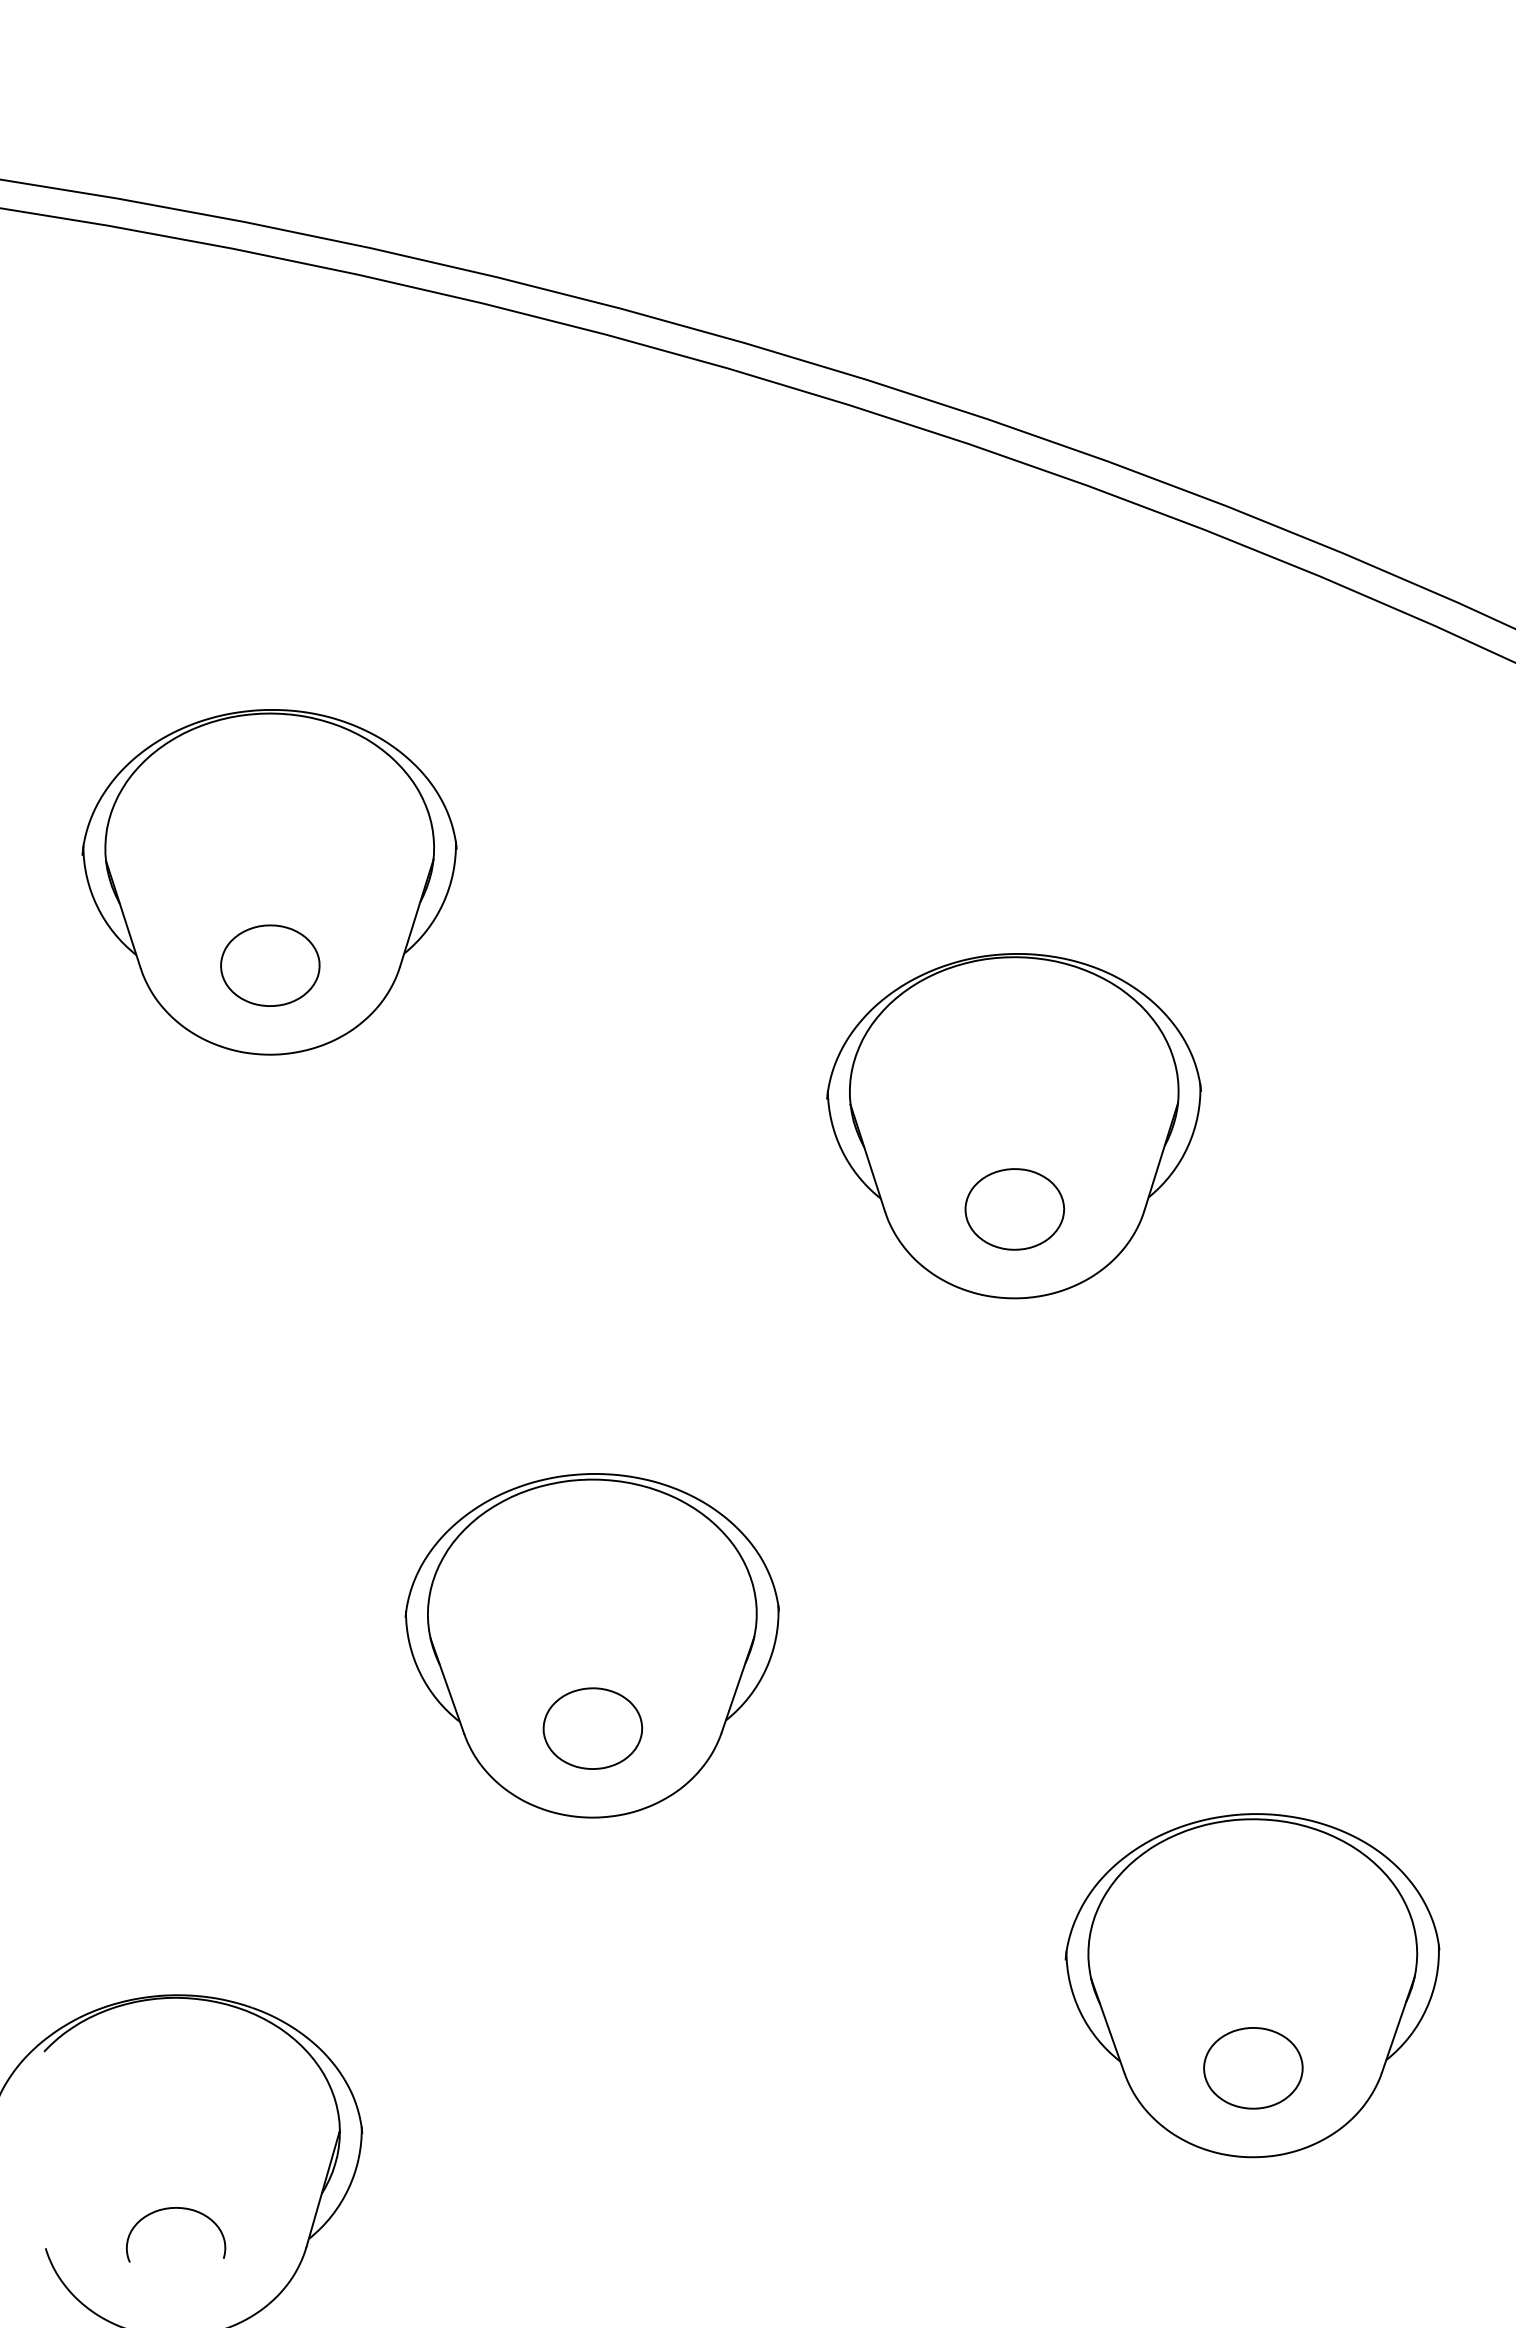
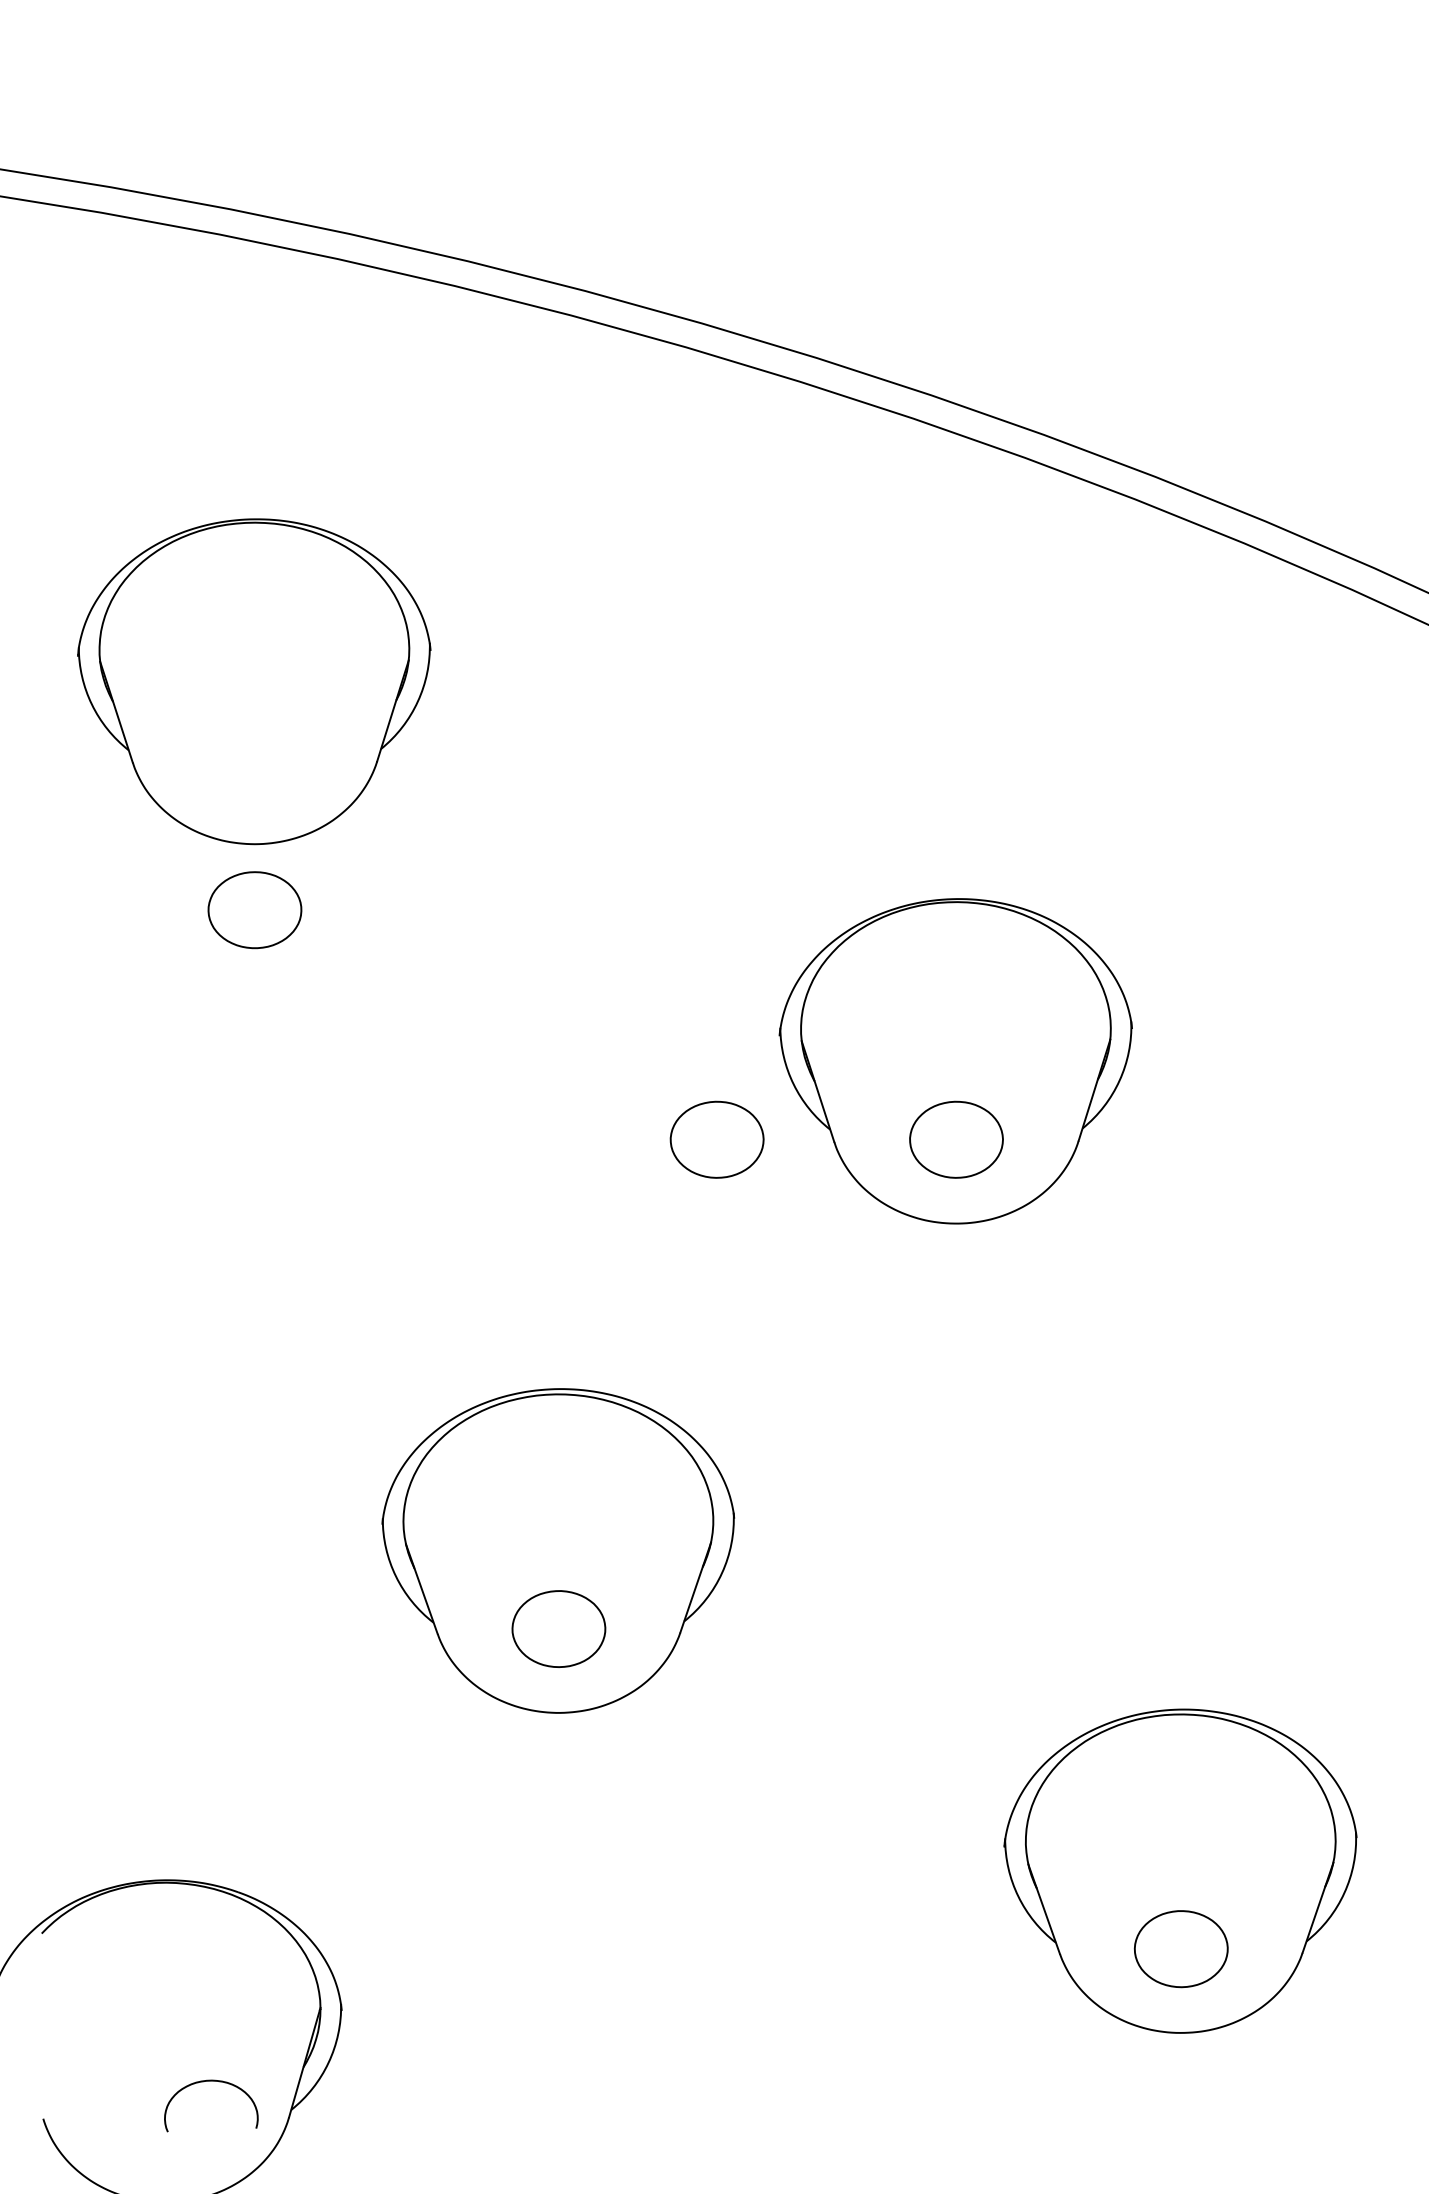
part: (269, 882) -> (254, 681), moved
part: (760, 1209) -> (716, 1139), added
curve: (169, 2209) -> (205, 2082), moved

